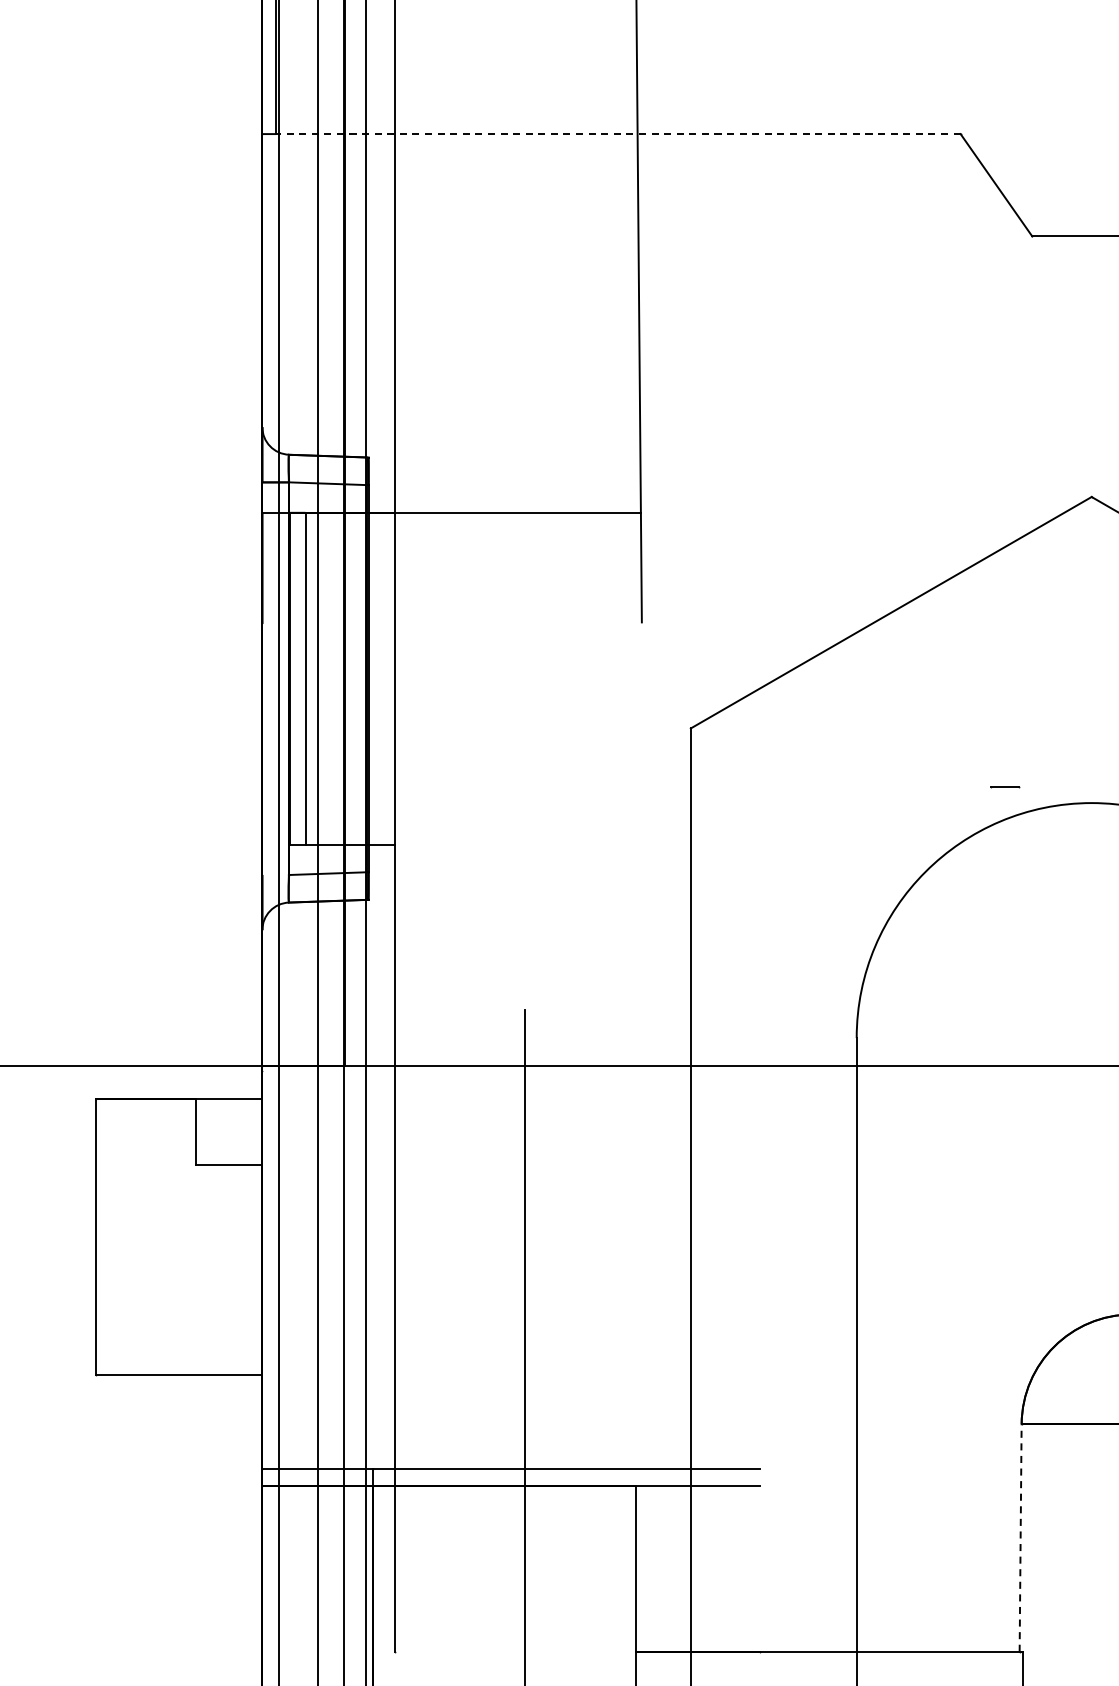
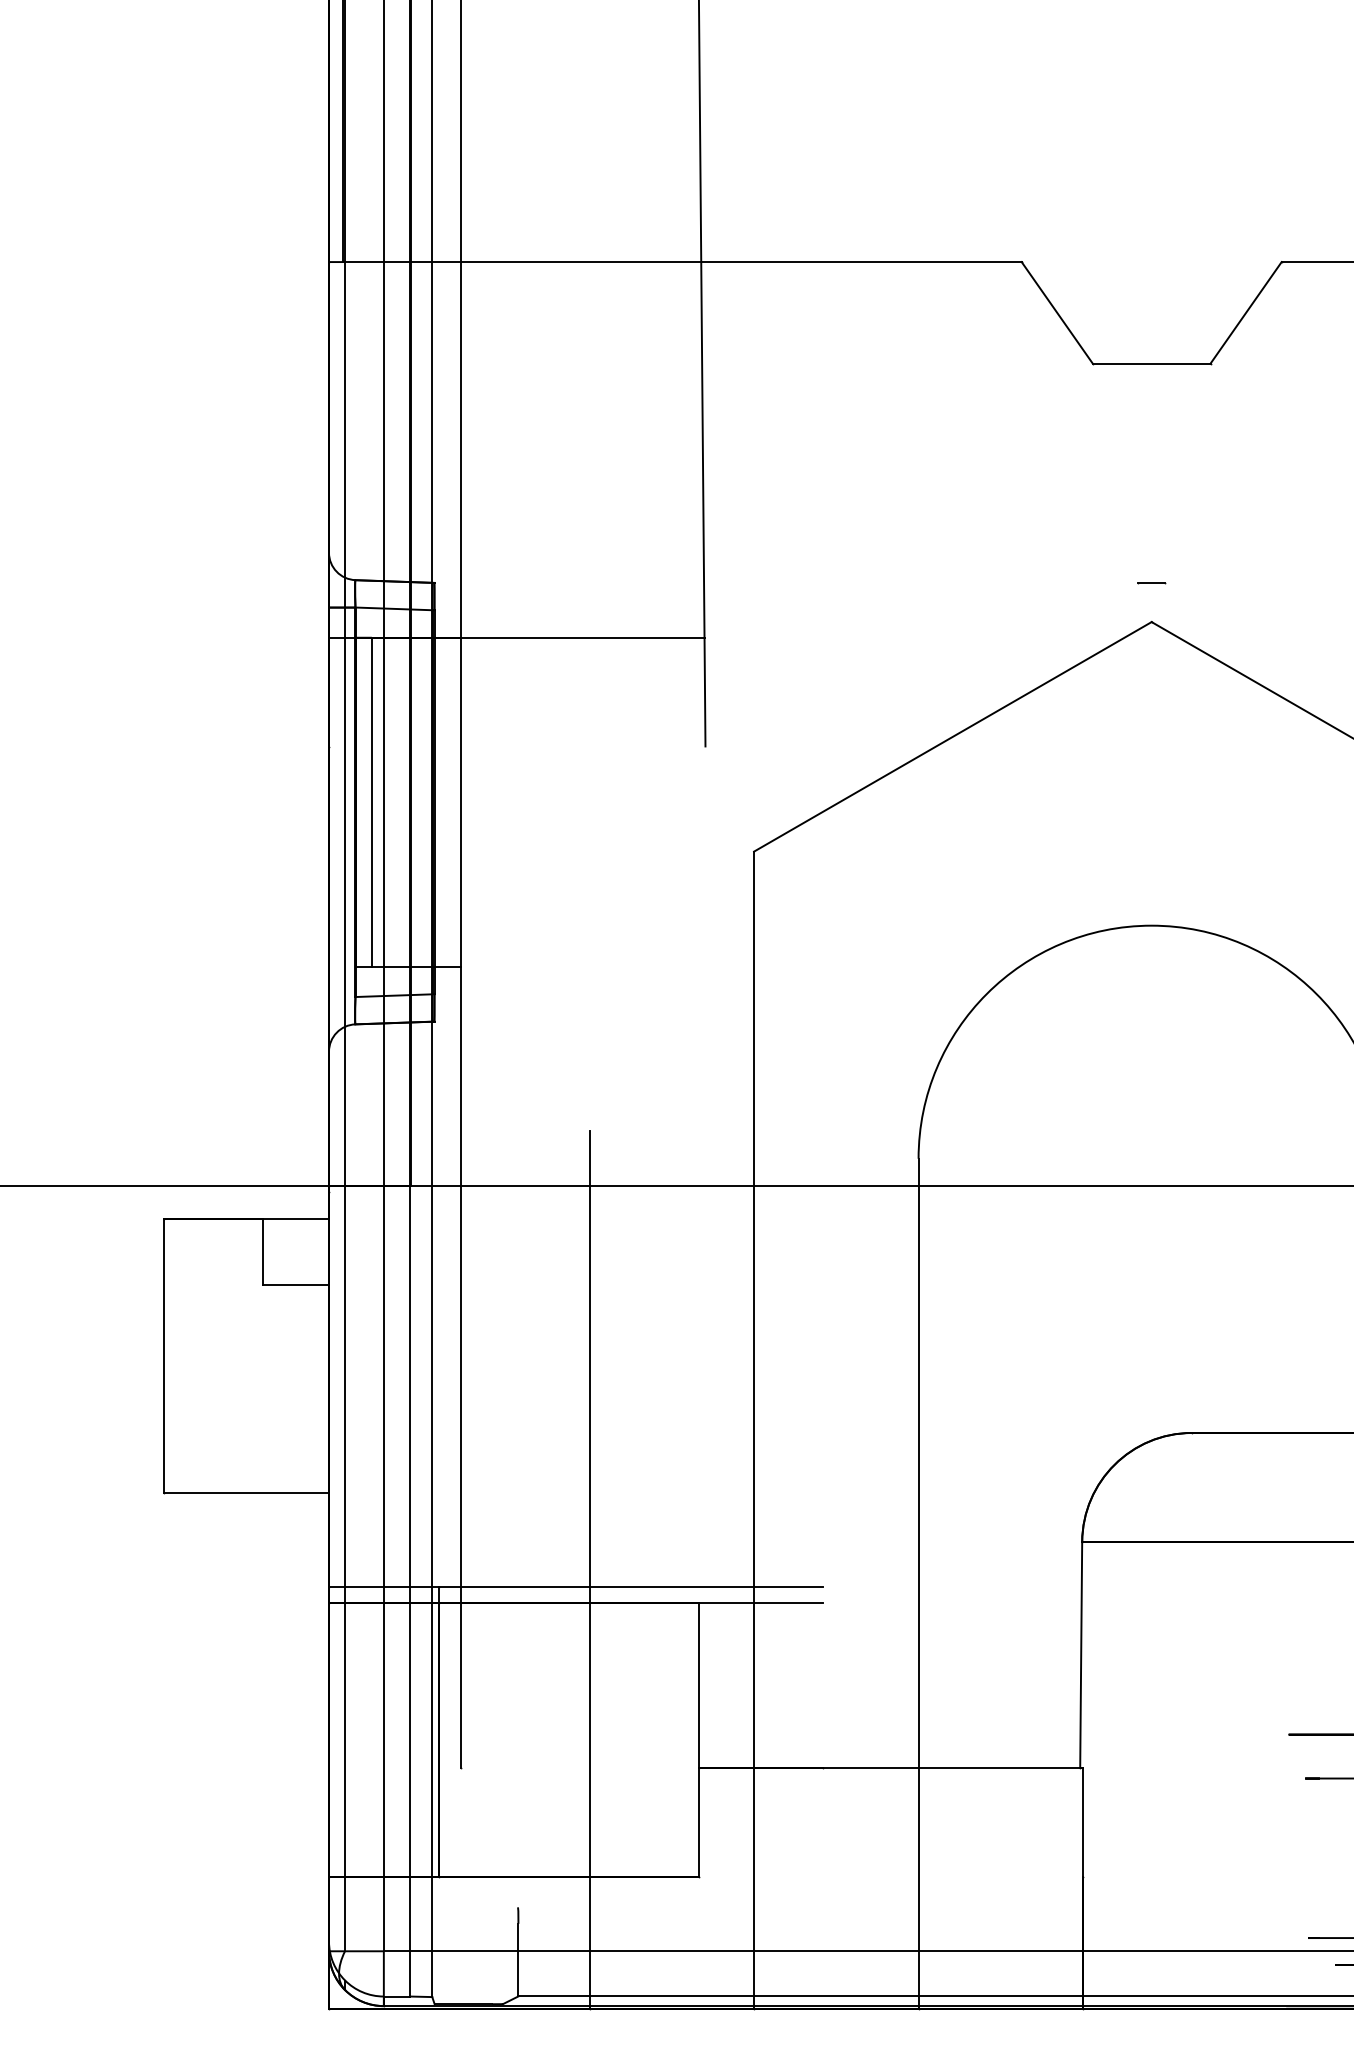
line: (617, 134) -> (681, 262), dashed -> solid
line: (1004, 787) -> (1151, 583), moved
line: (1020, 1537) -> (1081, 1654), dashed -> solid

